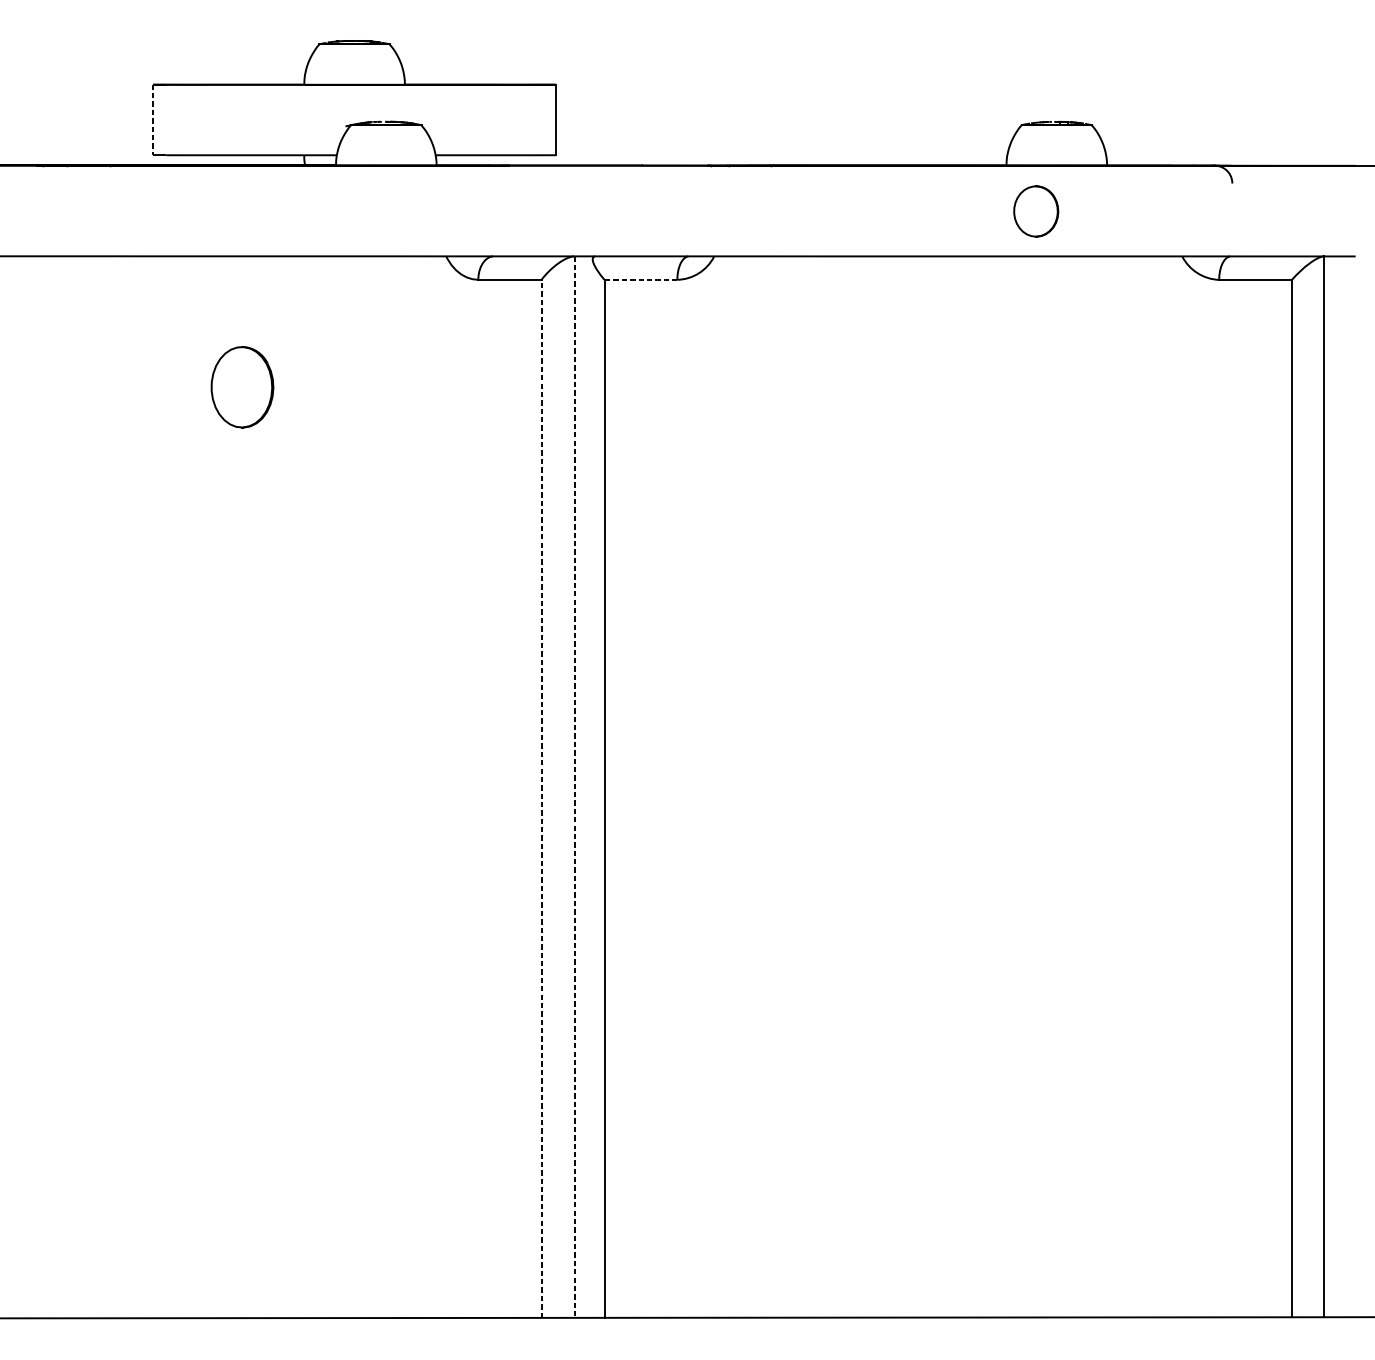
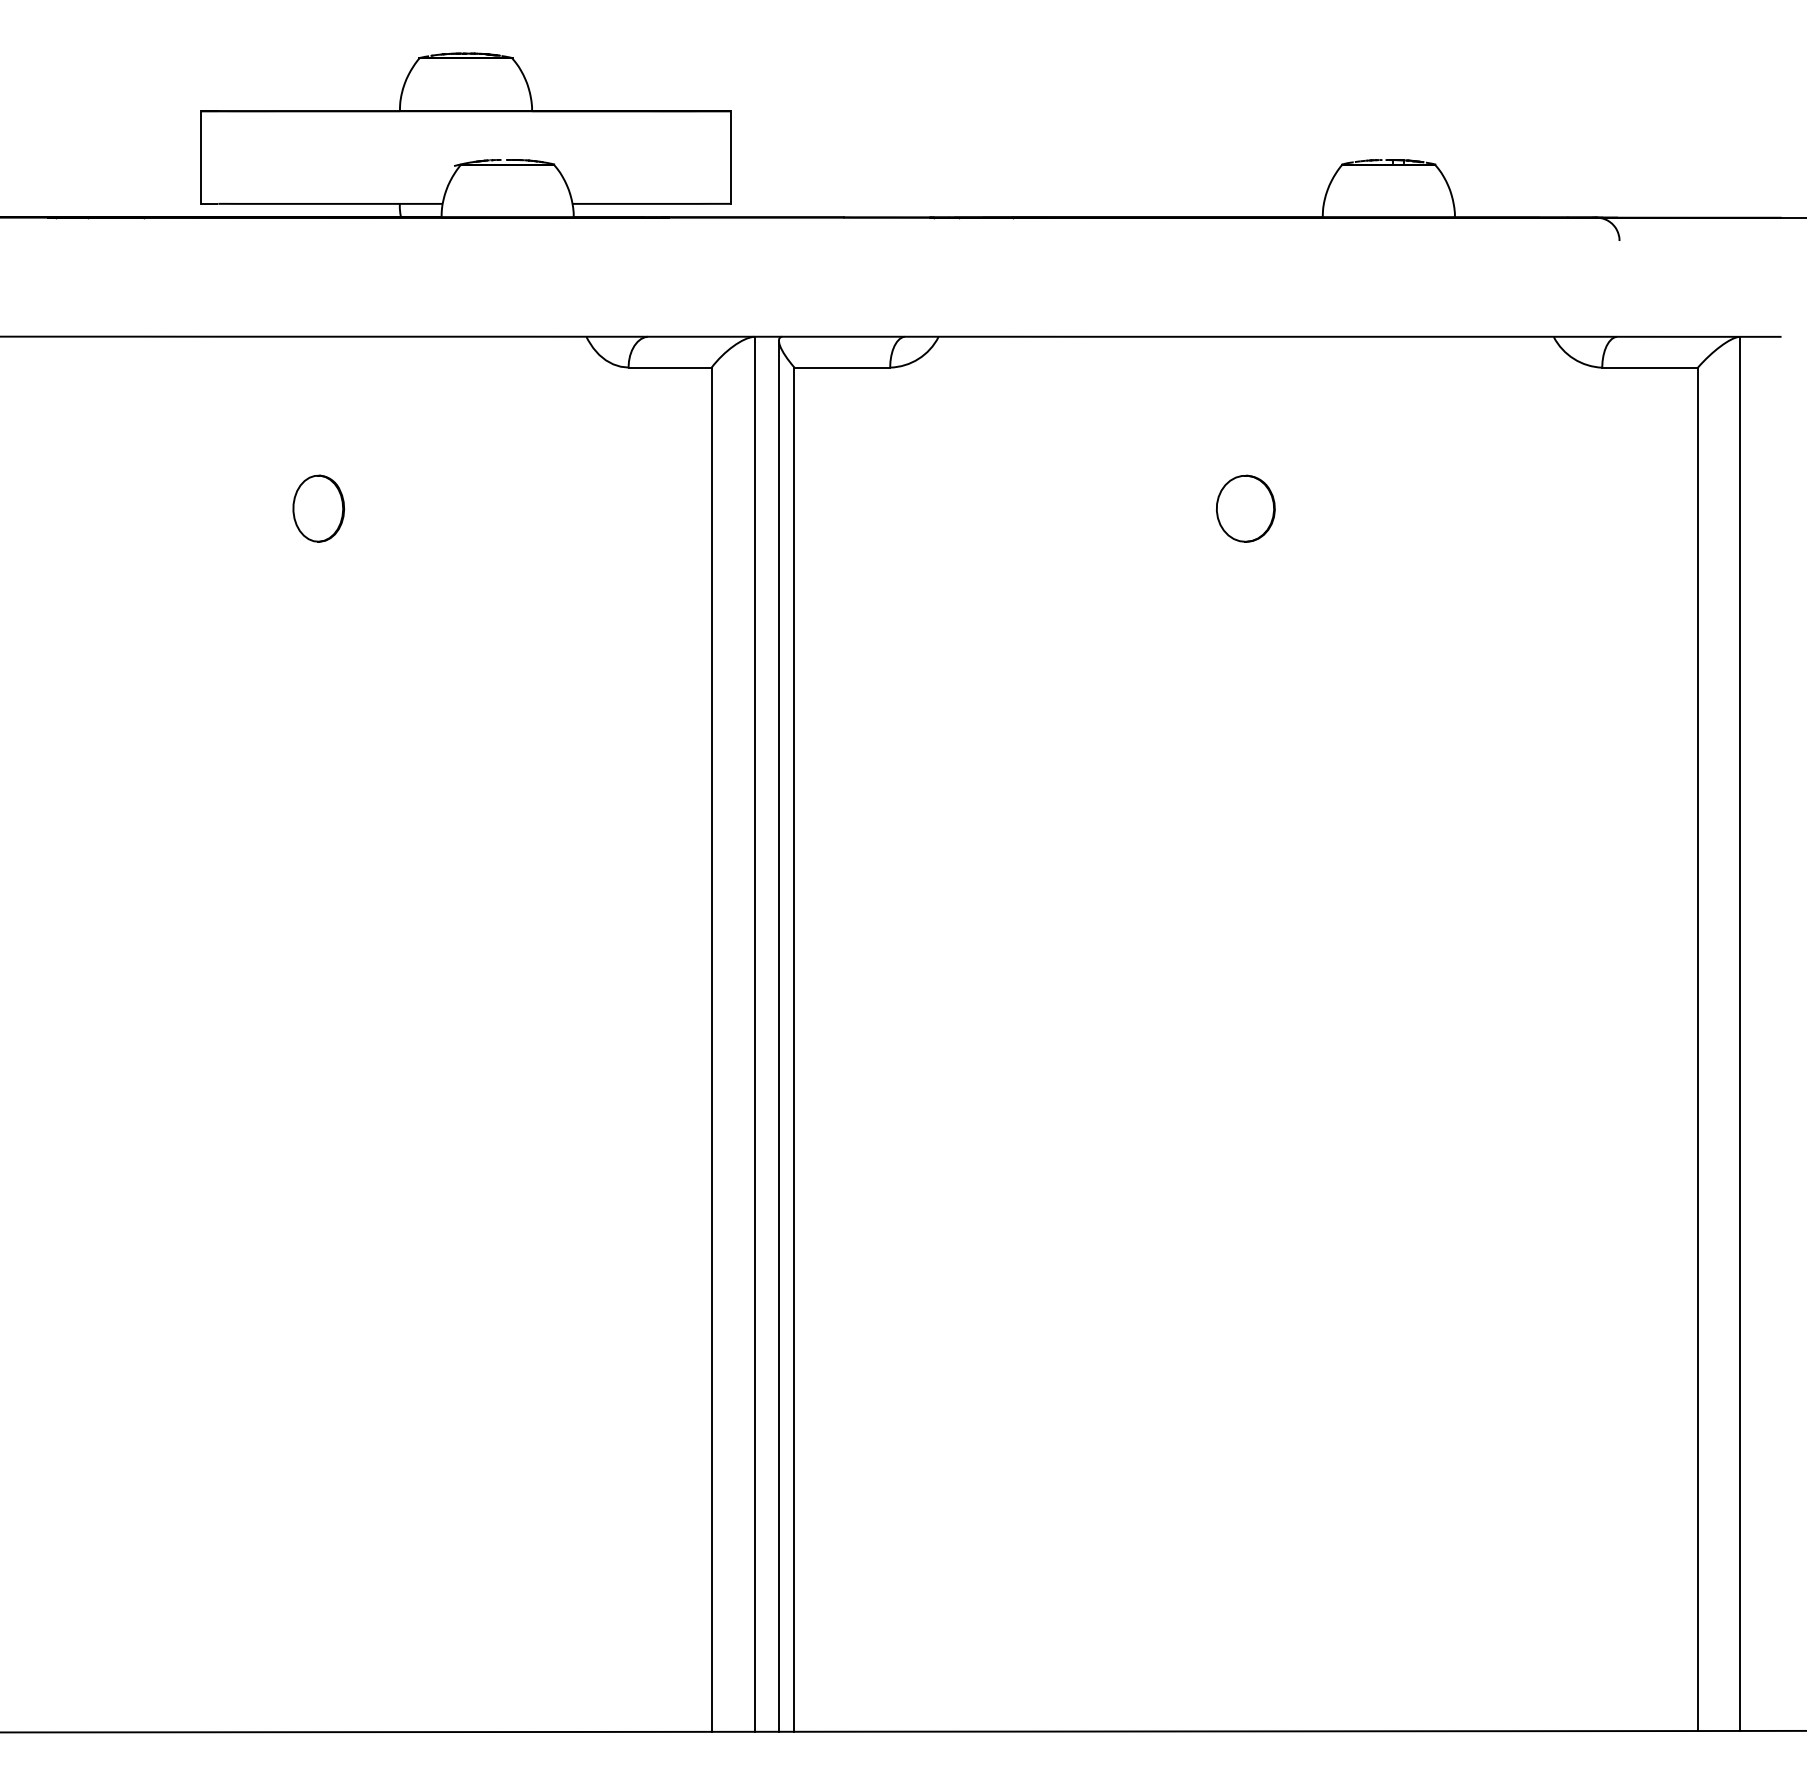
line: (153, 120) -> (201, 158), dashed -> solid
part: (1035, 211) -> (1245, 508), moved
line: (641, 279) -> (842, 367), dashed -> solid
part: (242, 387) -> (318, 508), size x0.62
line: (574, 787) -> (755, 1034), dashed -> solid
line: (592, 788) -> (778, 1035), added
line: (541, 798) -> (711, 1049), dashed -> solid

